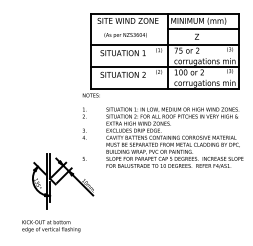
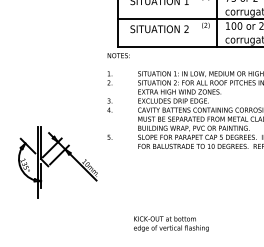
part: (63, 181) -> (58, 162), moved
text: (51, 226) -> (171, 224), moved

